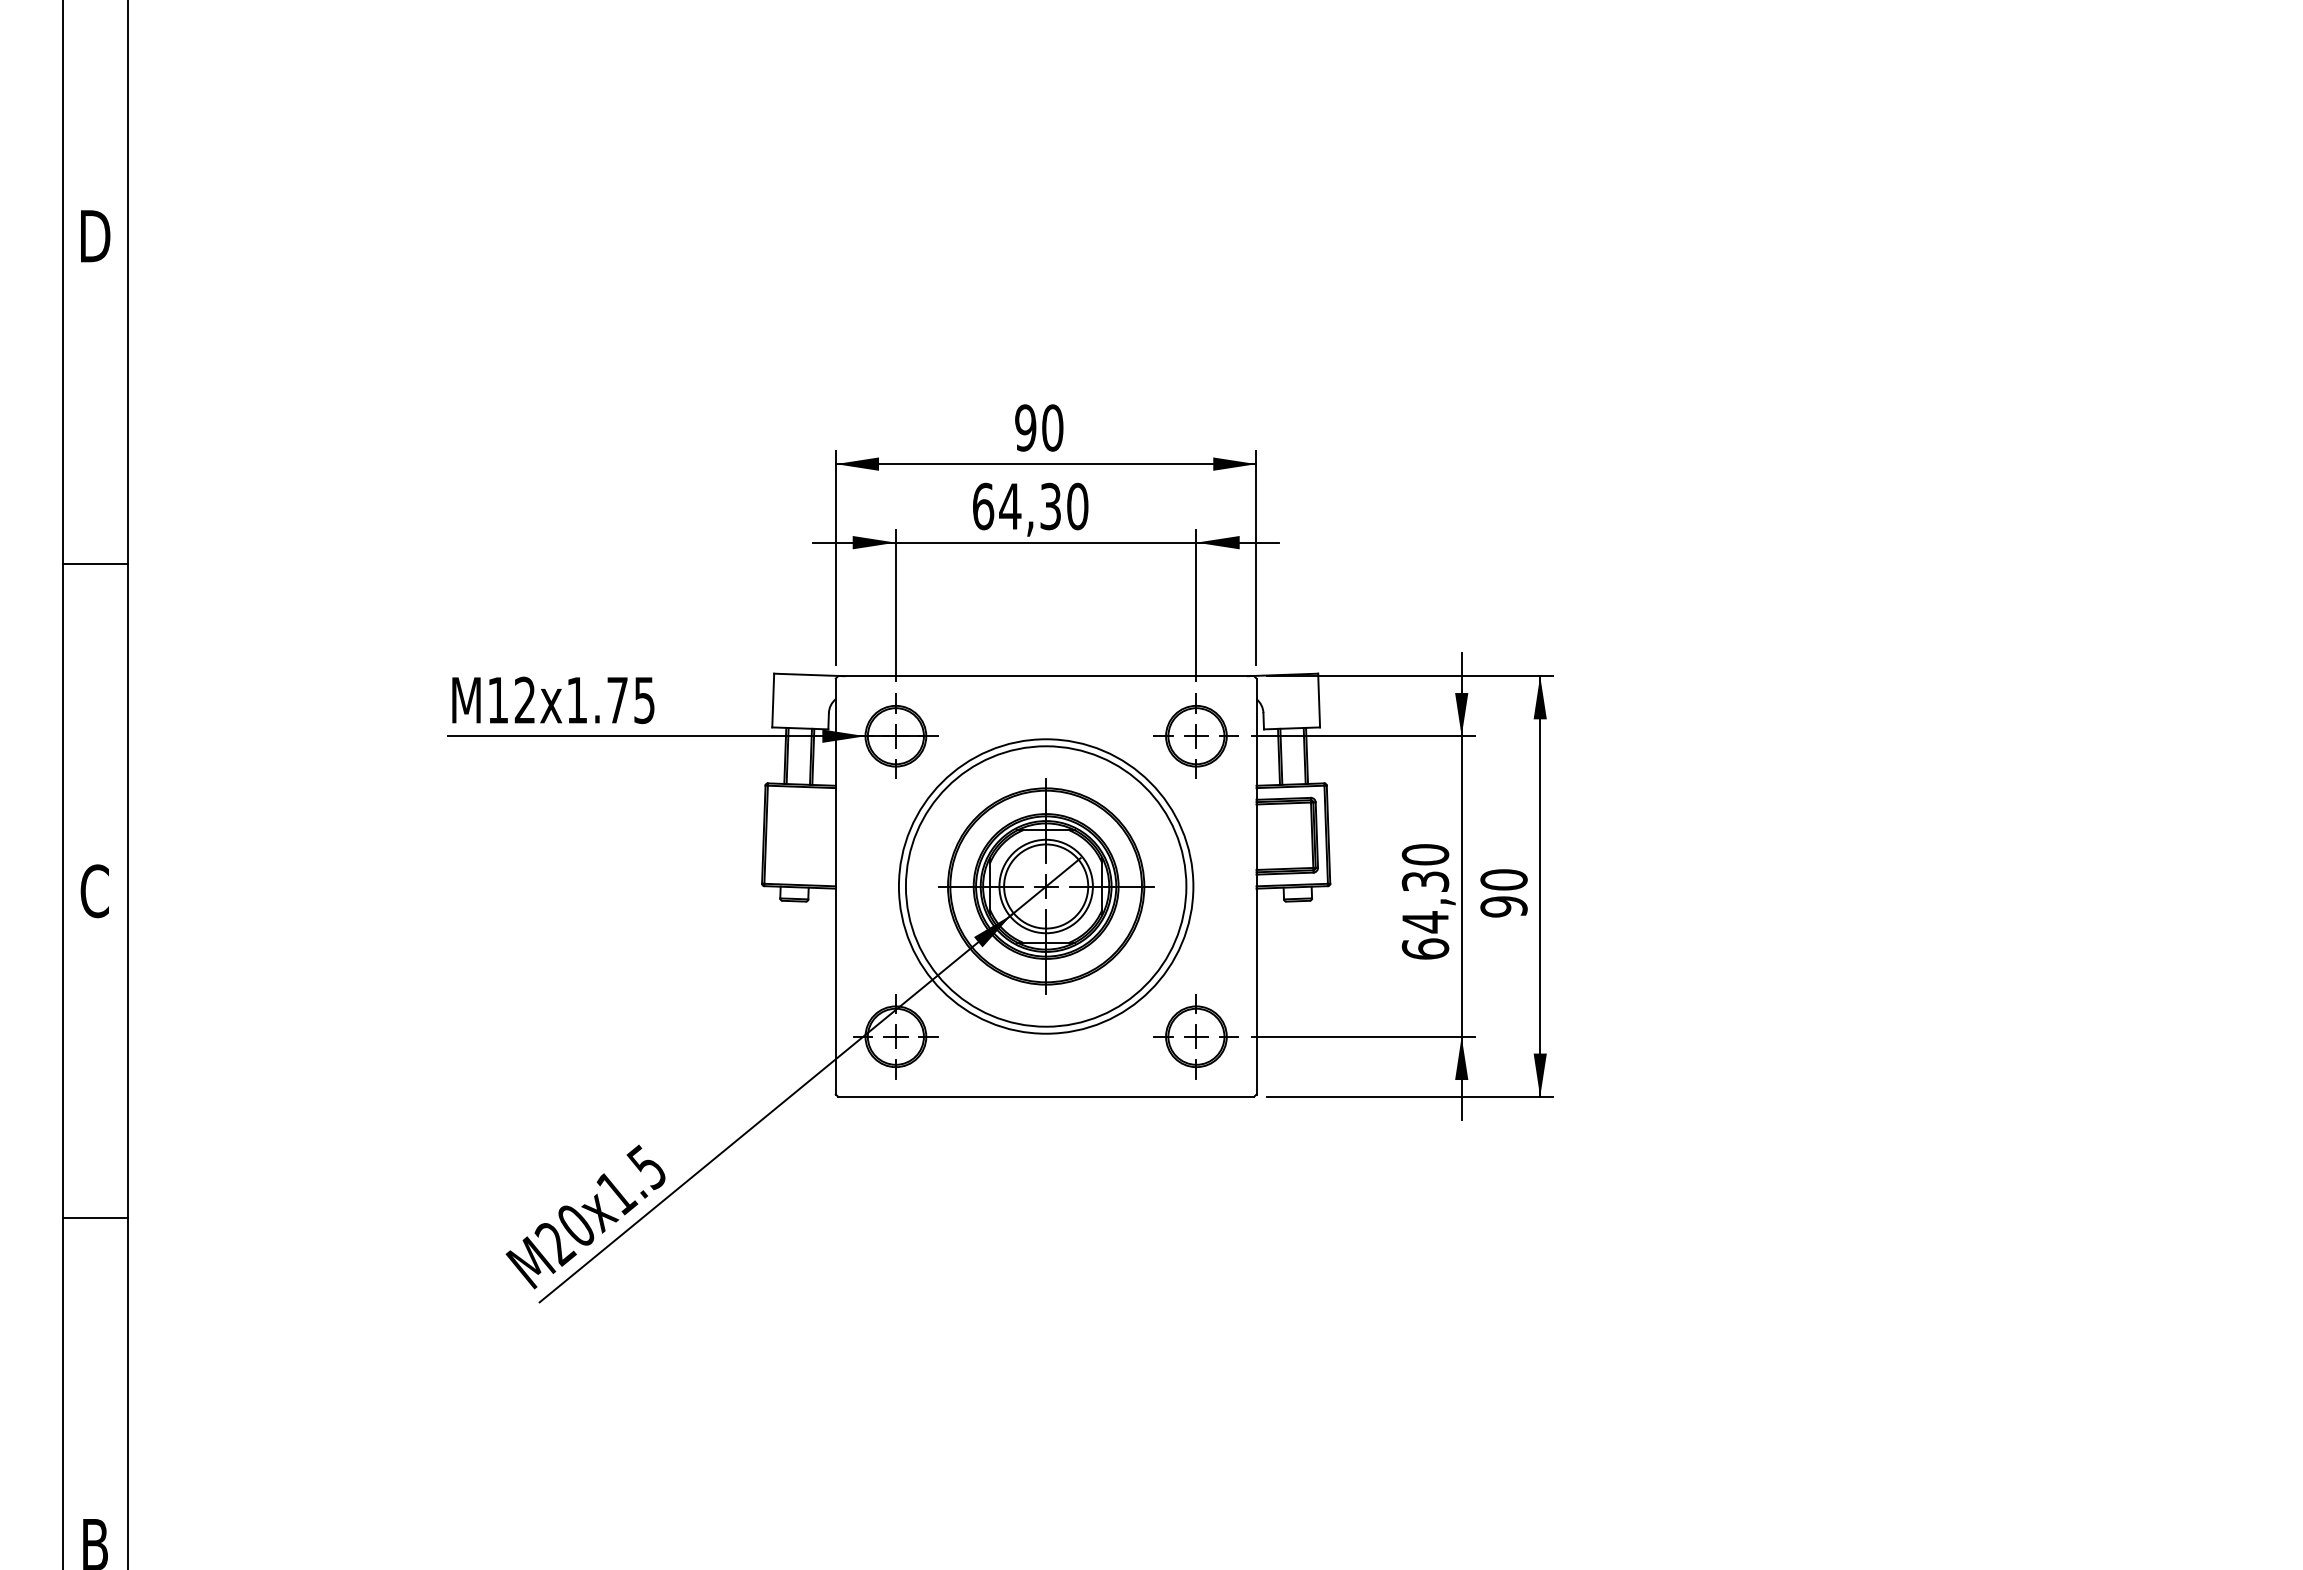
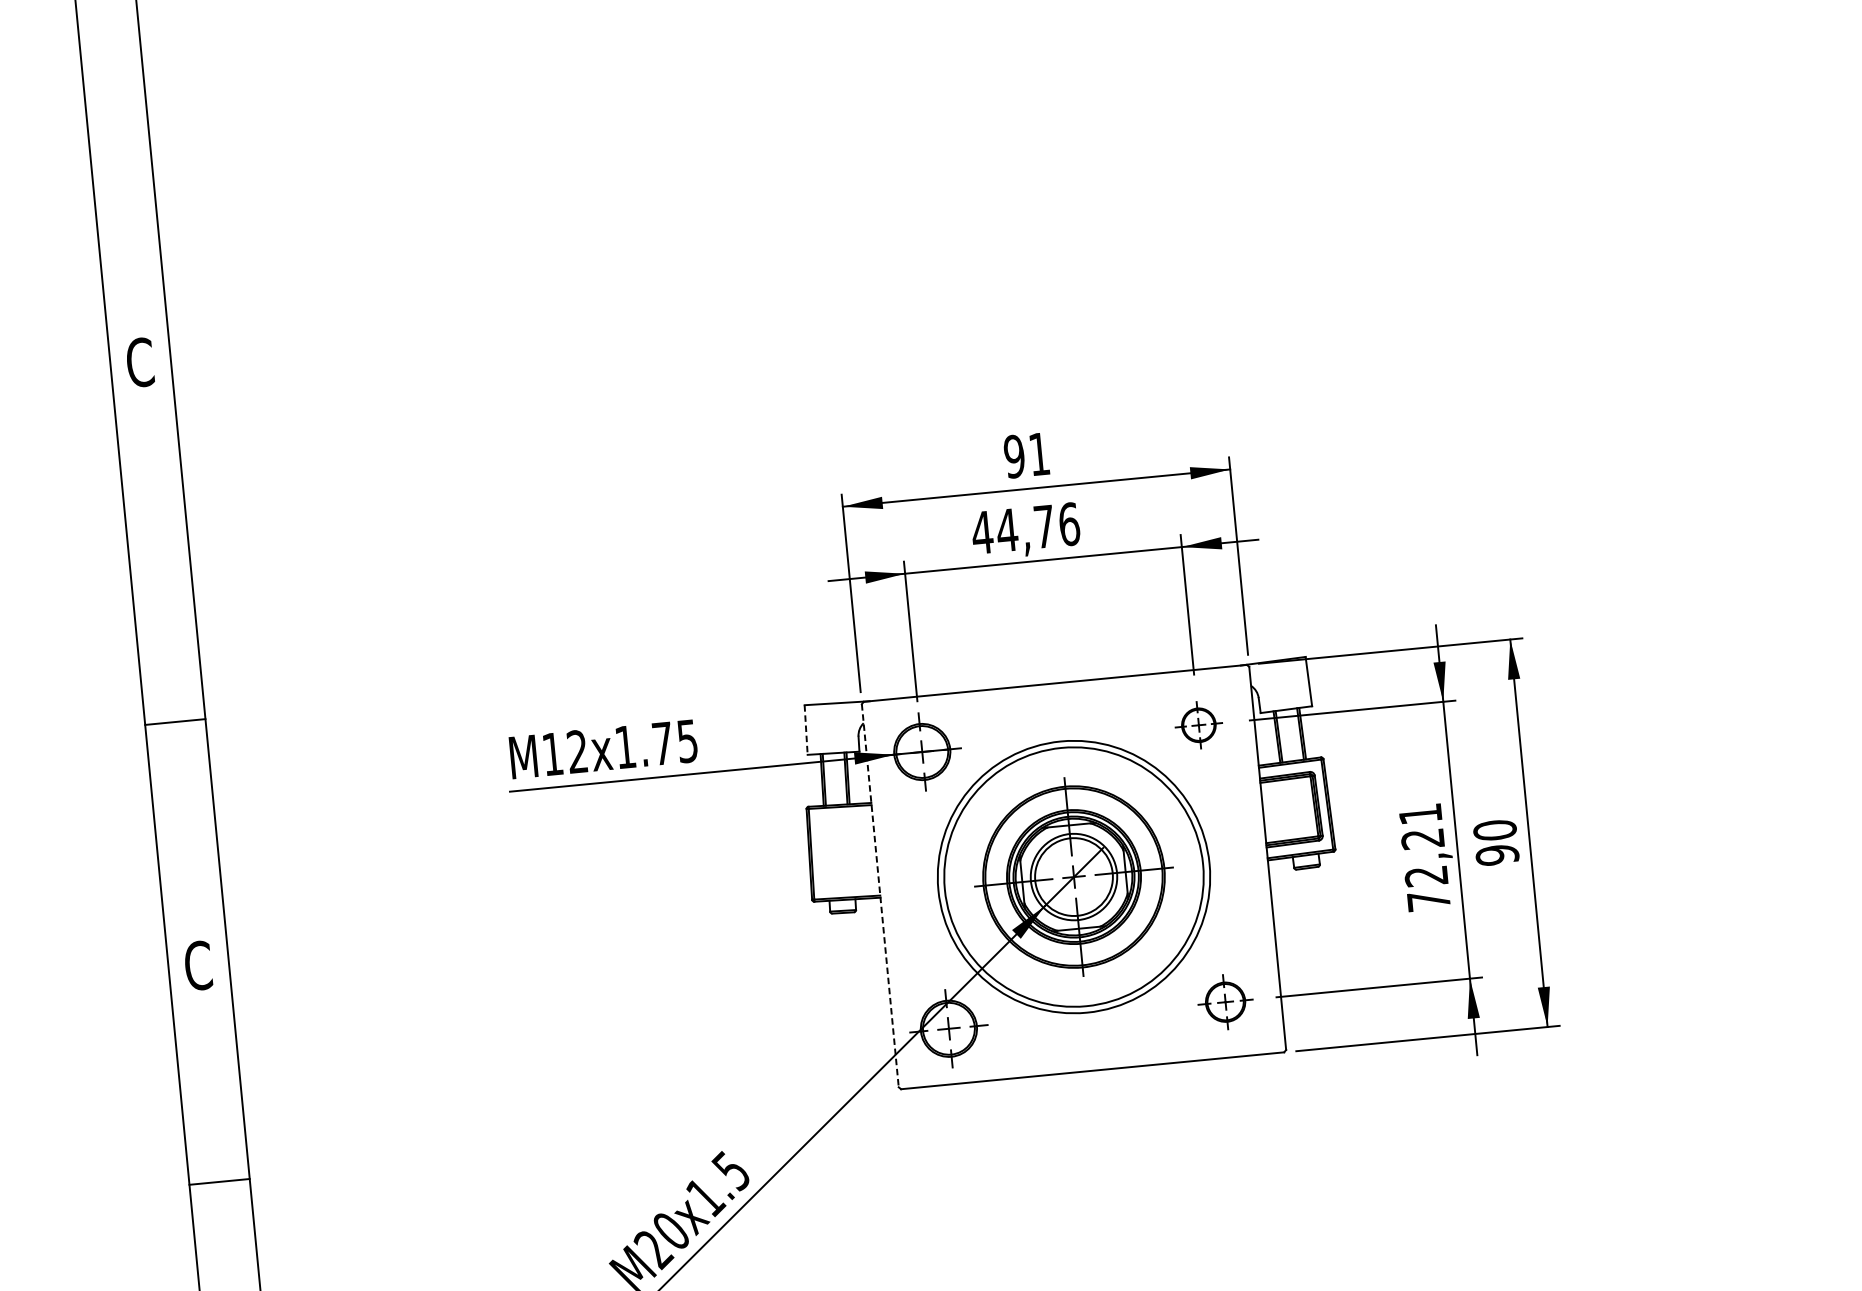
text: (95, 236) -> (140, 362), D -> C
text: (1052, 427) -> (1039, 453), 90 -> 91
text: (1030, 506) -> (1025, 528), 64,30 -> 44,76
line: (95, 563) -> (175, 721), moved
line: (773, 700) -> (806, 729), solid -> dashed
part: (1195, 735) -> (1198, 724), size x0.6
line: (835, 886) -> (879, 895), solid -> dashed
text: (1425, 901) -> (1424, 857), 64,30 -> 72,21
part: (1195, 1036) -> (1224, 1001), size x0.7
line: (95, 1217) -> (219, 1181), moved

